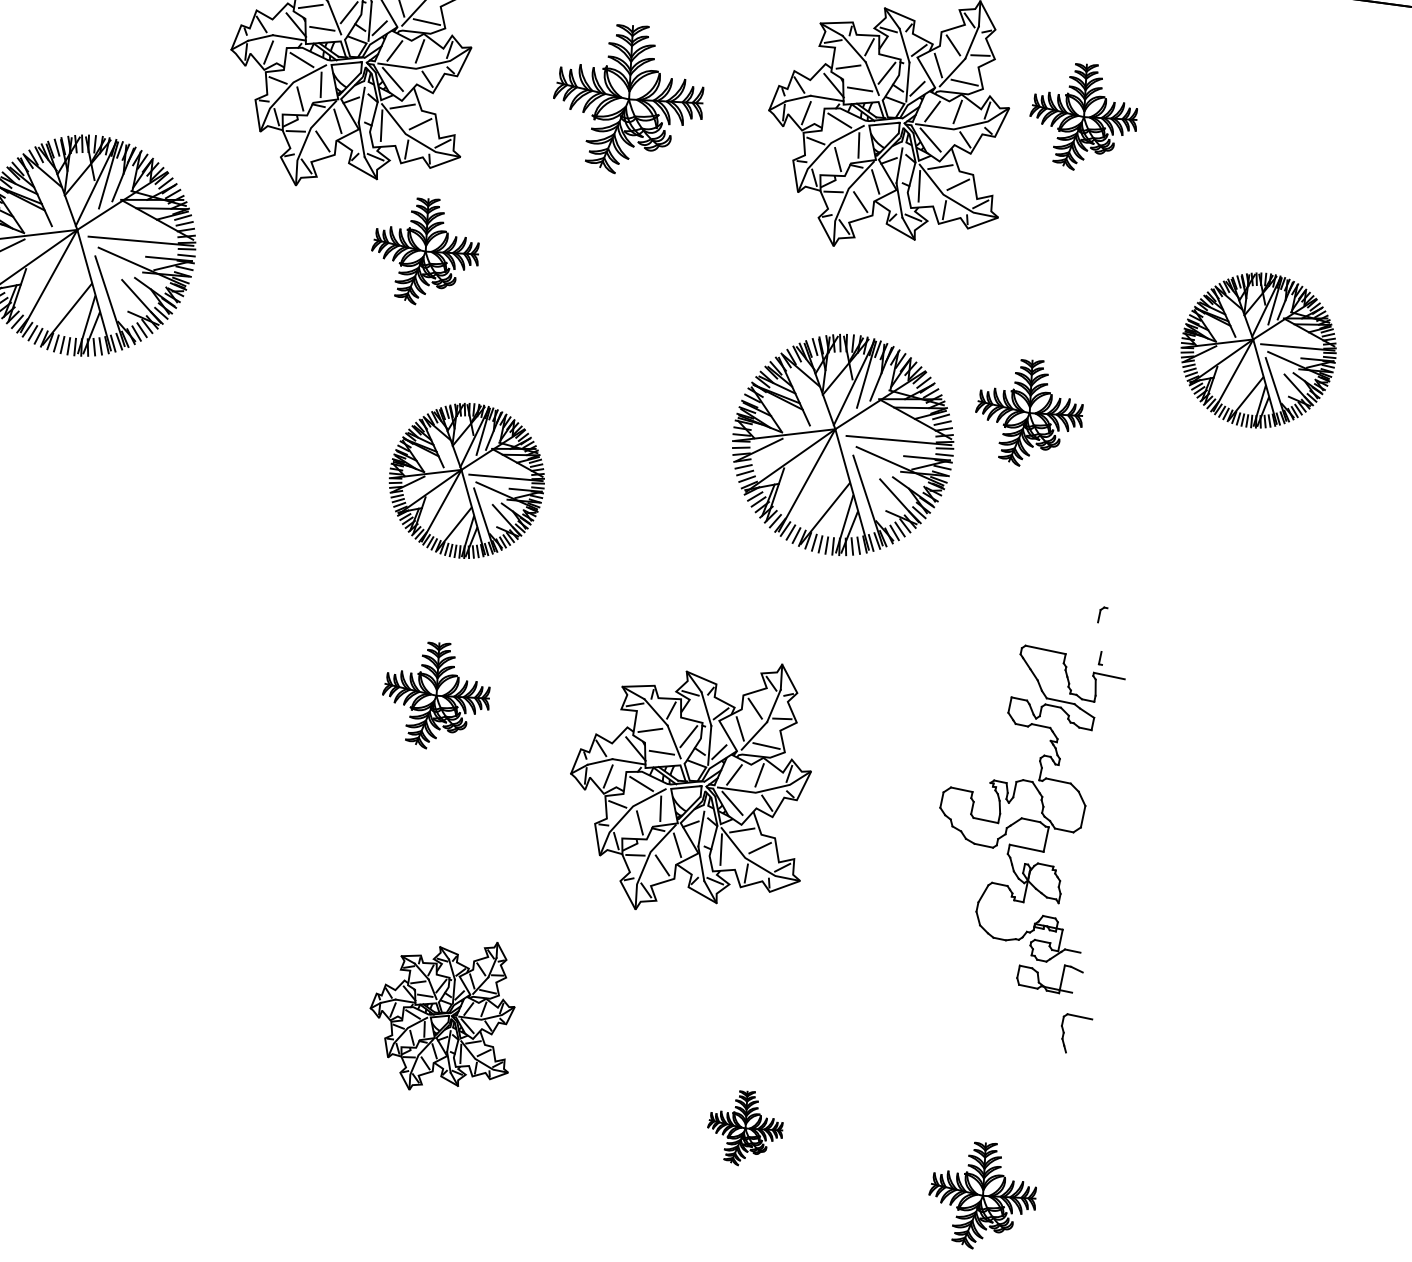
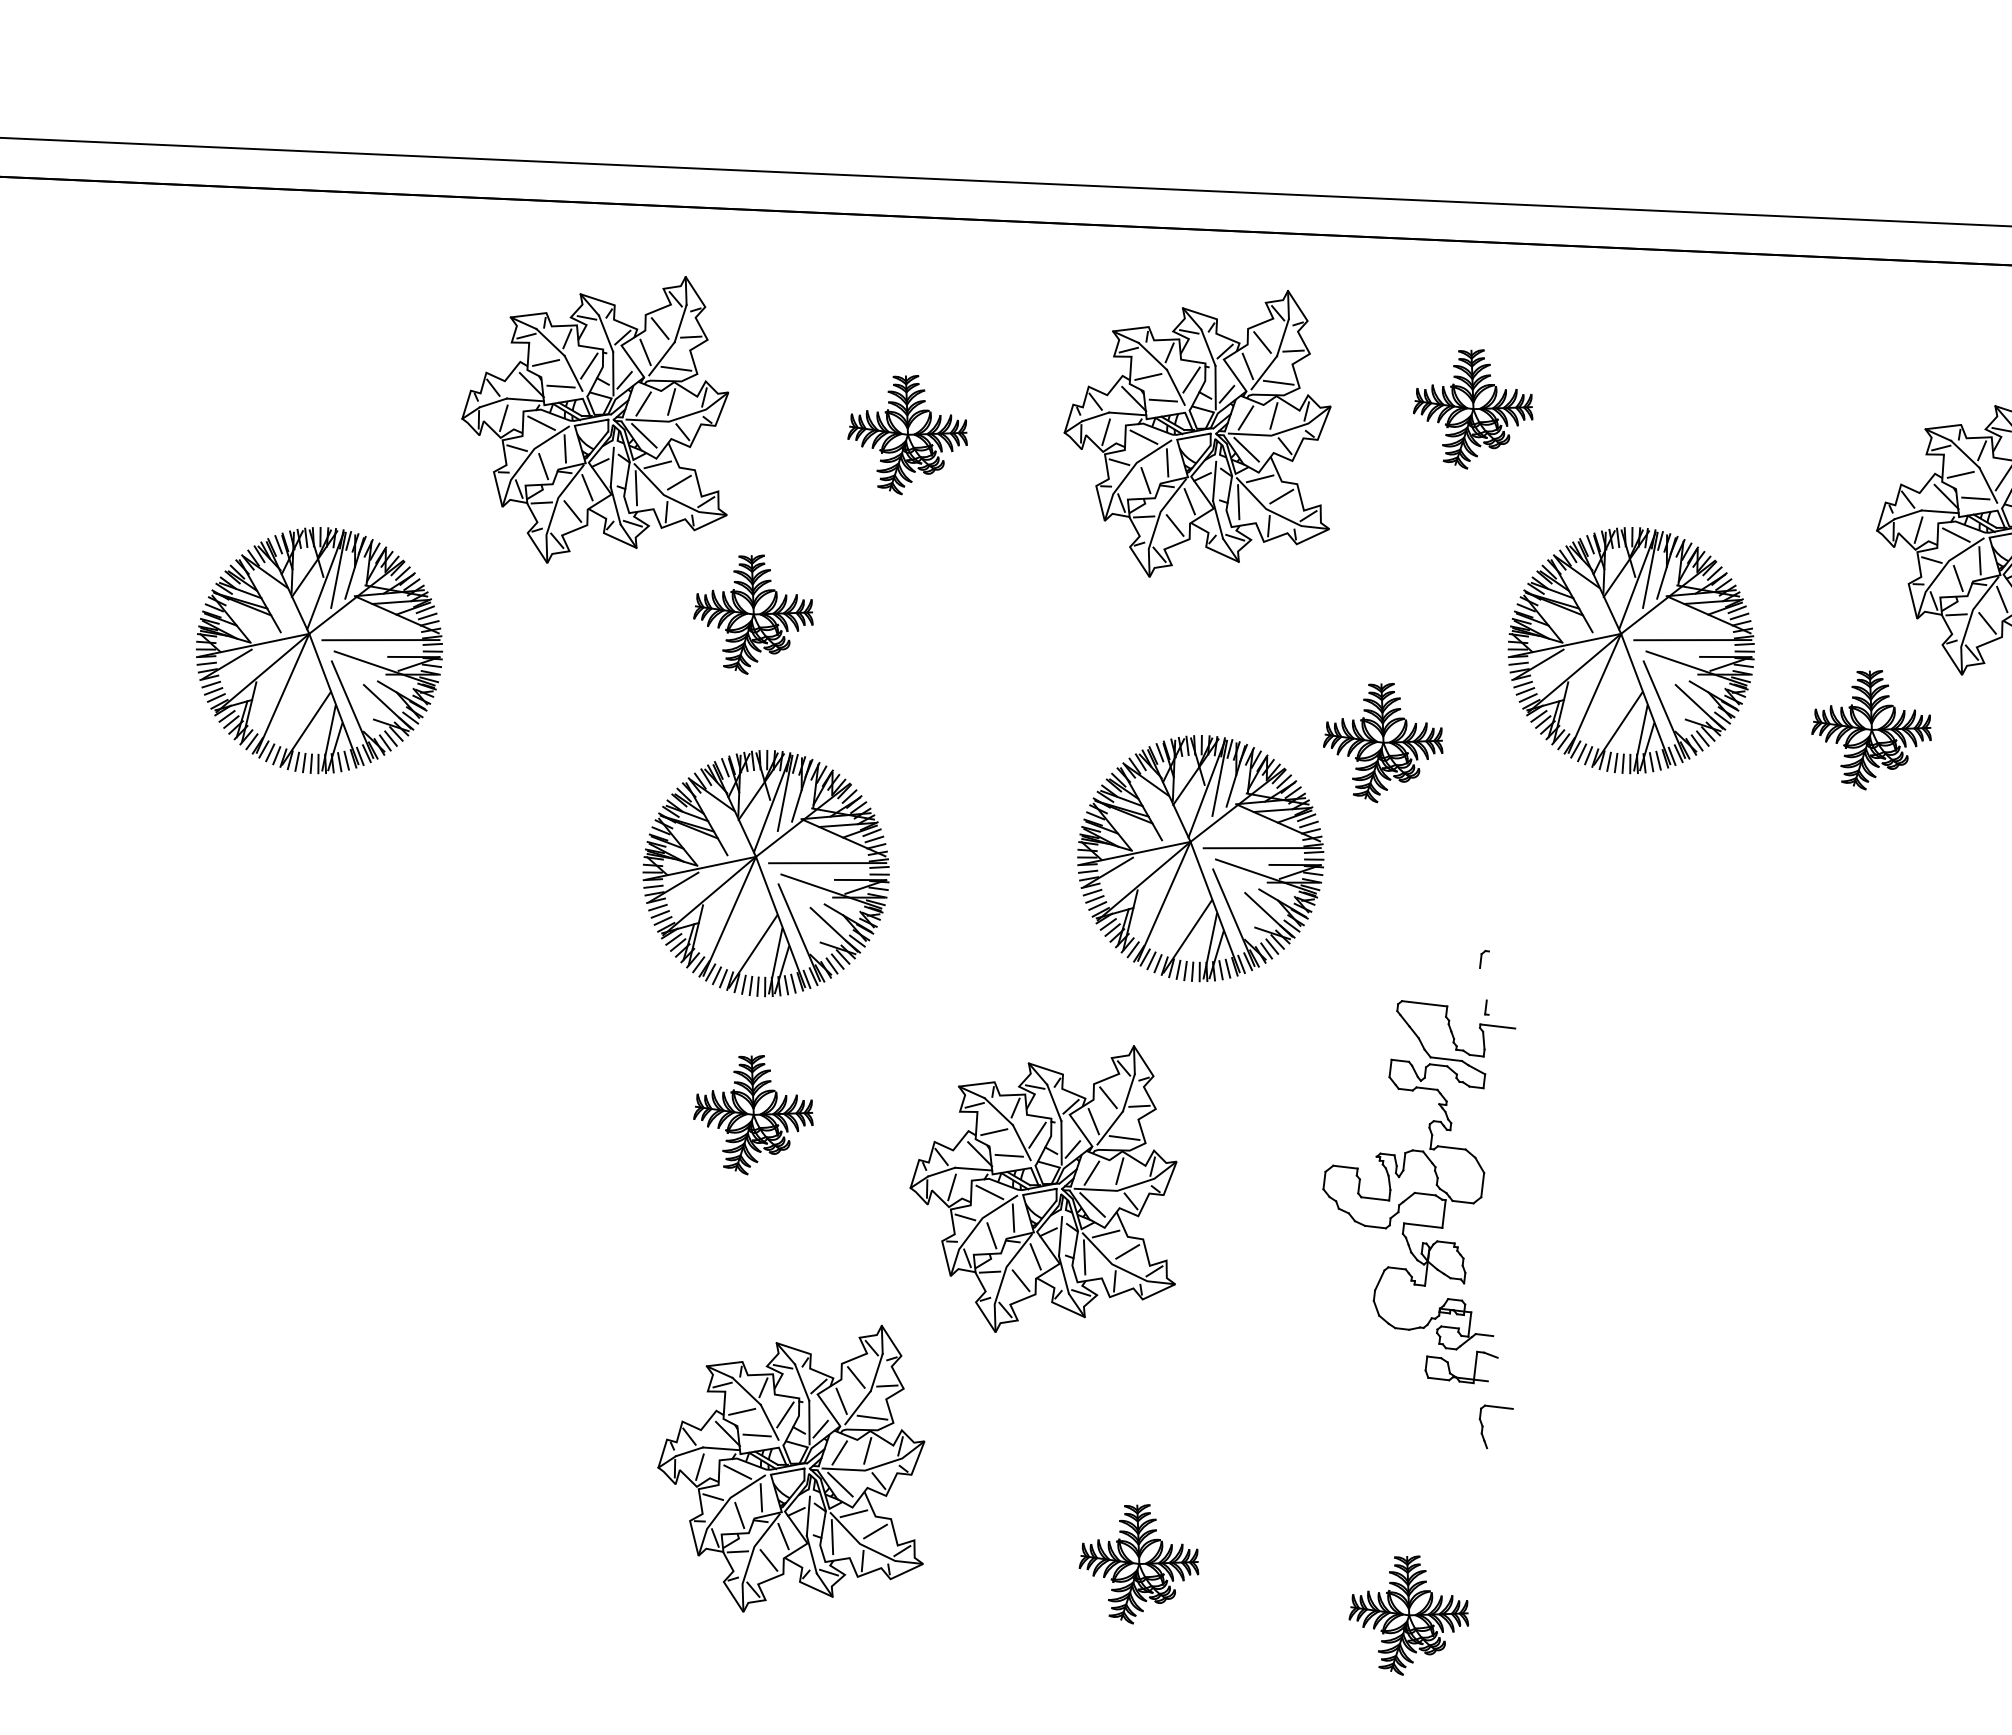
part: (628, 100) -> (907, 435), size x0.71
part: (1084, 117) -> (1473, 409), moved
part: (425, 251) -> (753, 614), moved
part: (1258, 350) -> (1630, 650), size x1.43
part: (842, 444) -> (1200, 858), moved
part: (466, 480) -> (765, 873), size x1.43
part: (442, 1015) -> (791, 1468), size x1.67
part: (744, 1128) -> (1138, 1564), size x1.43

